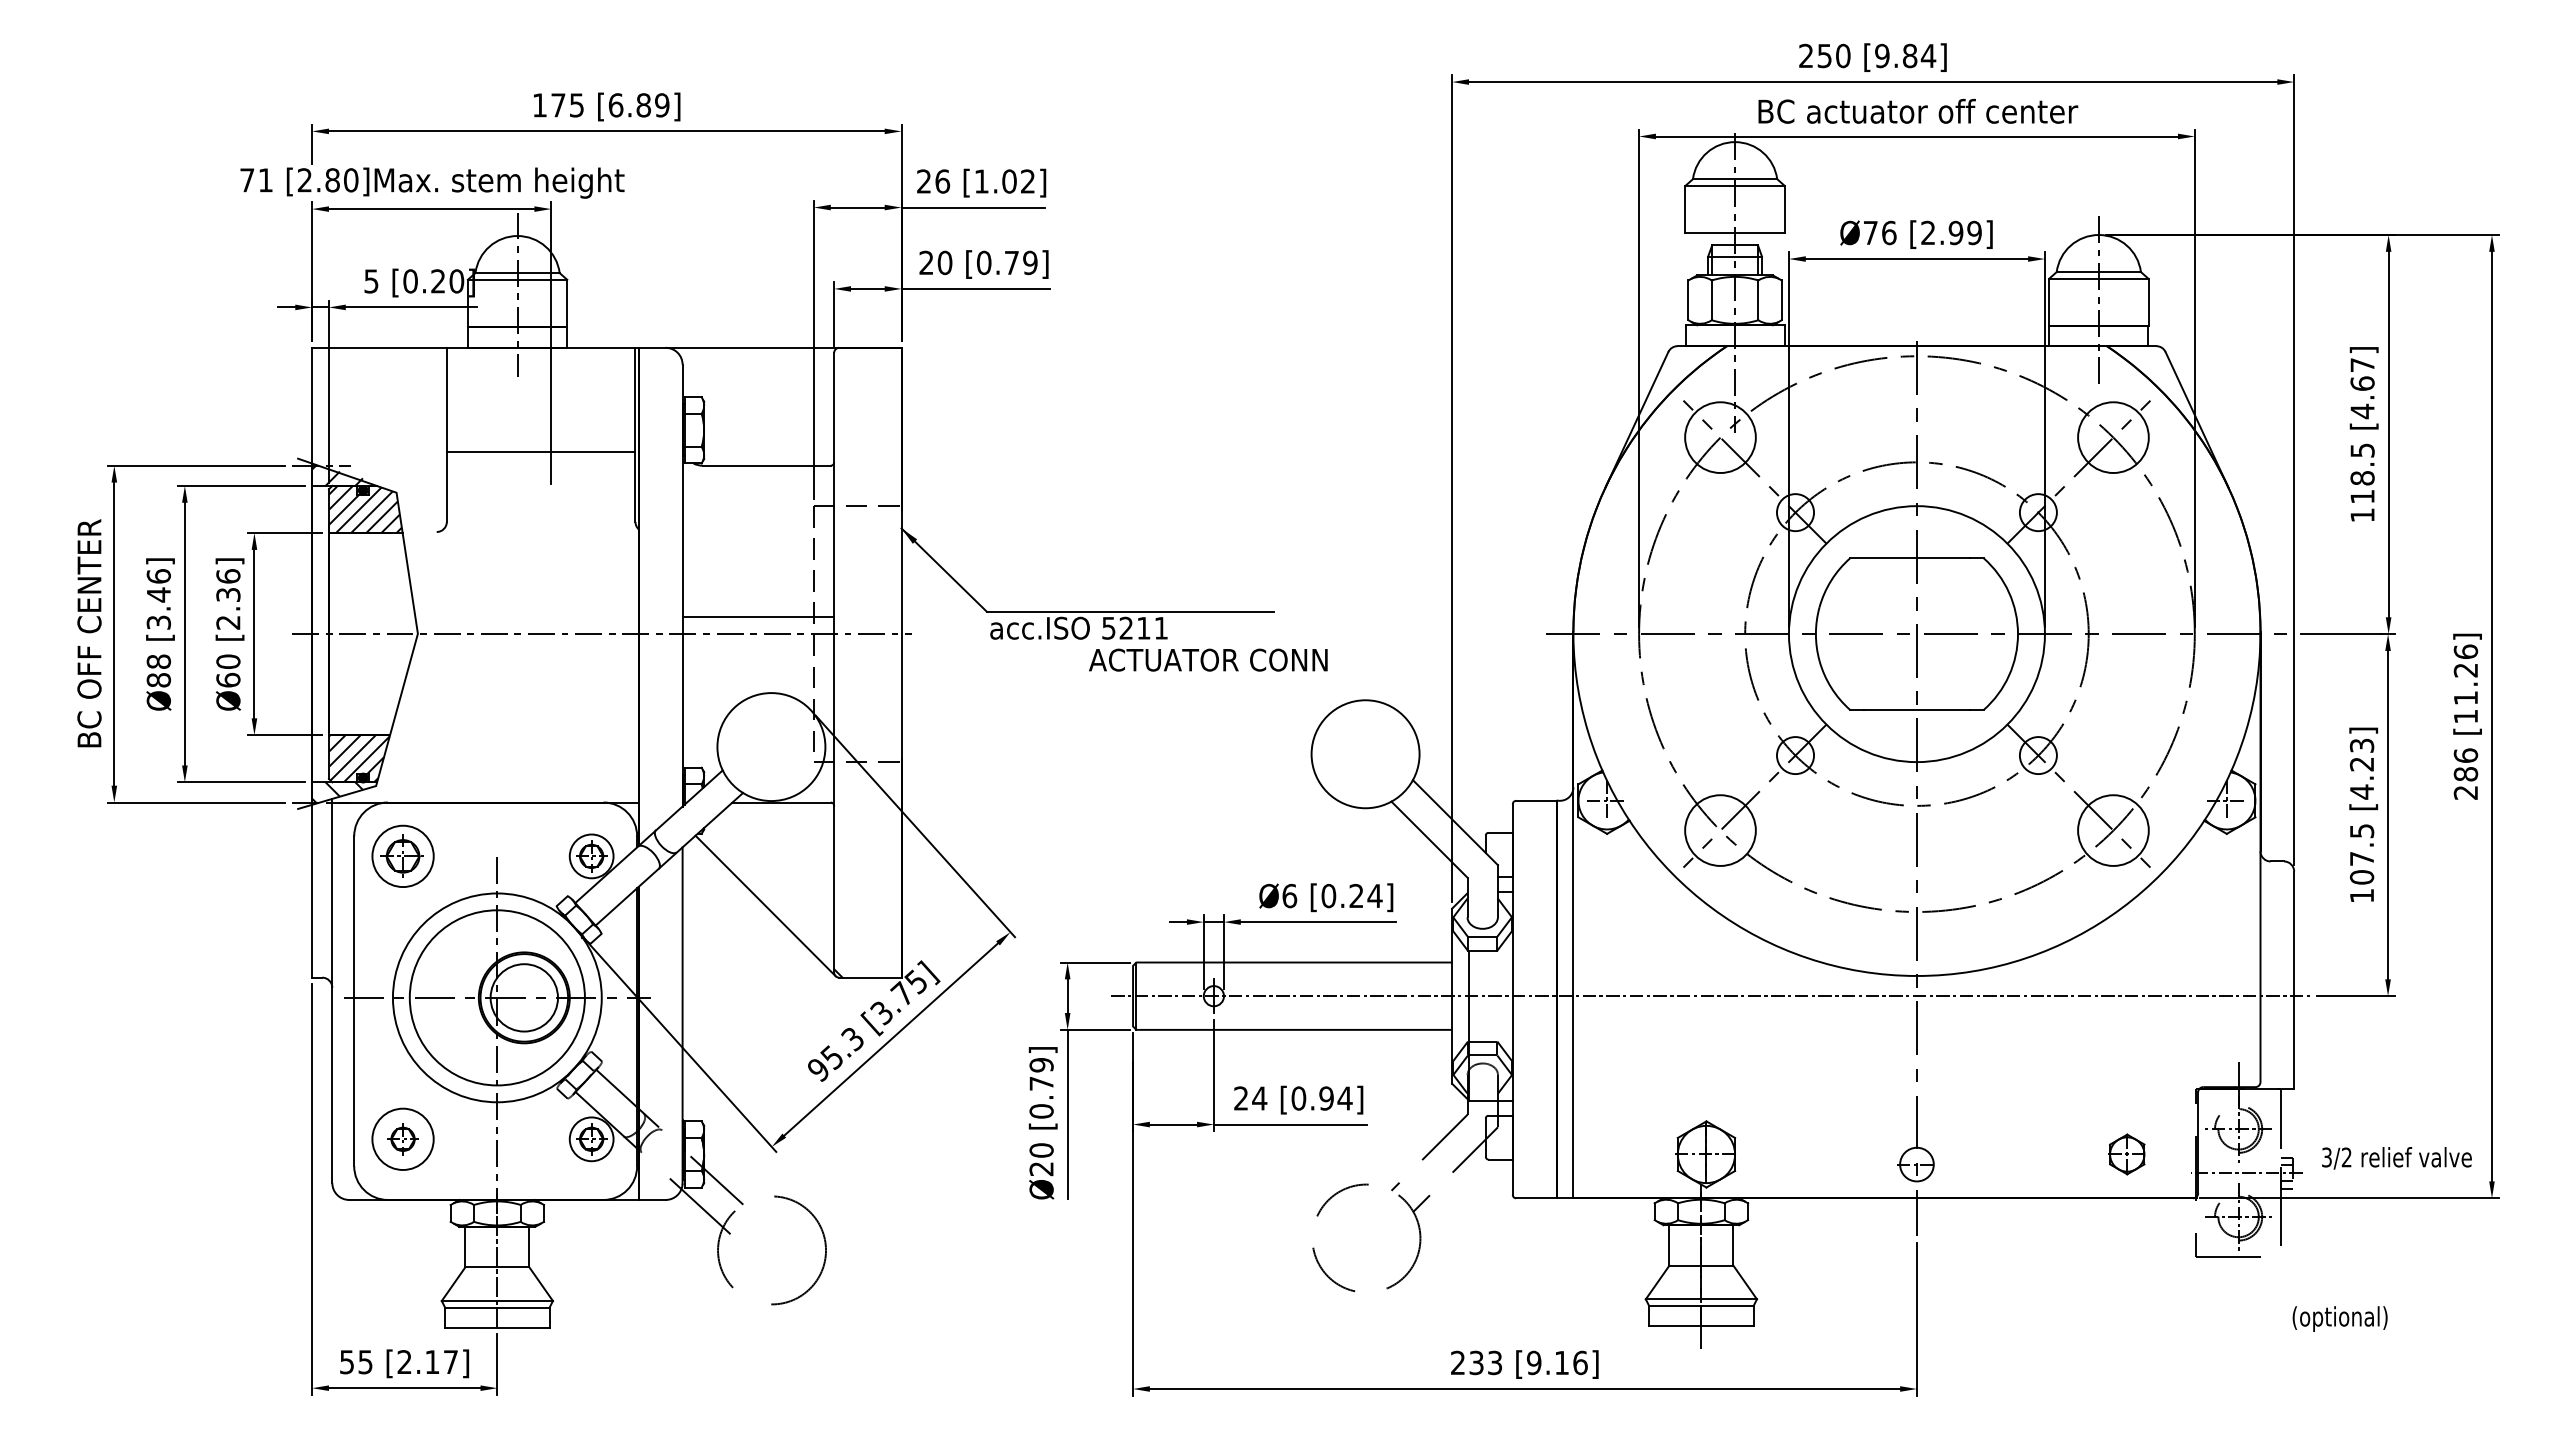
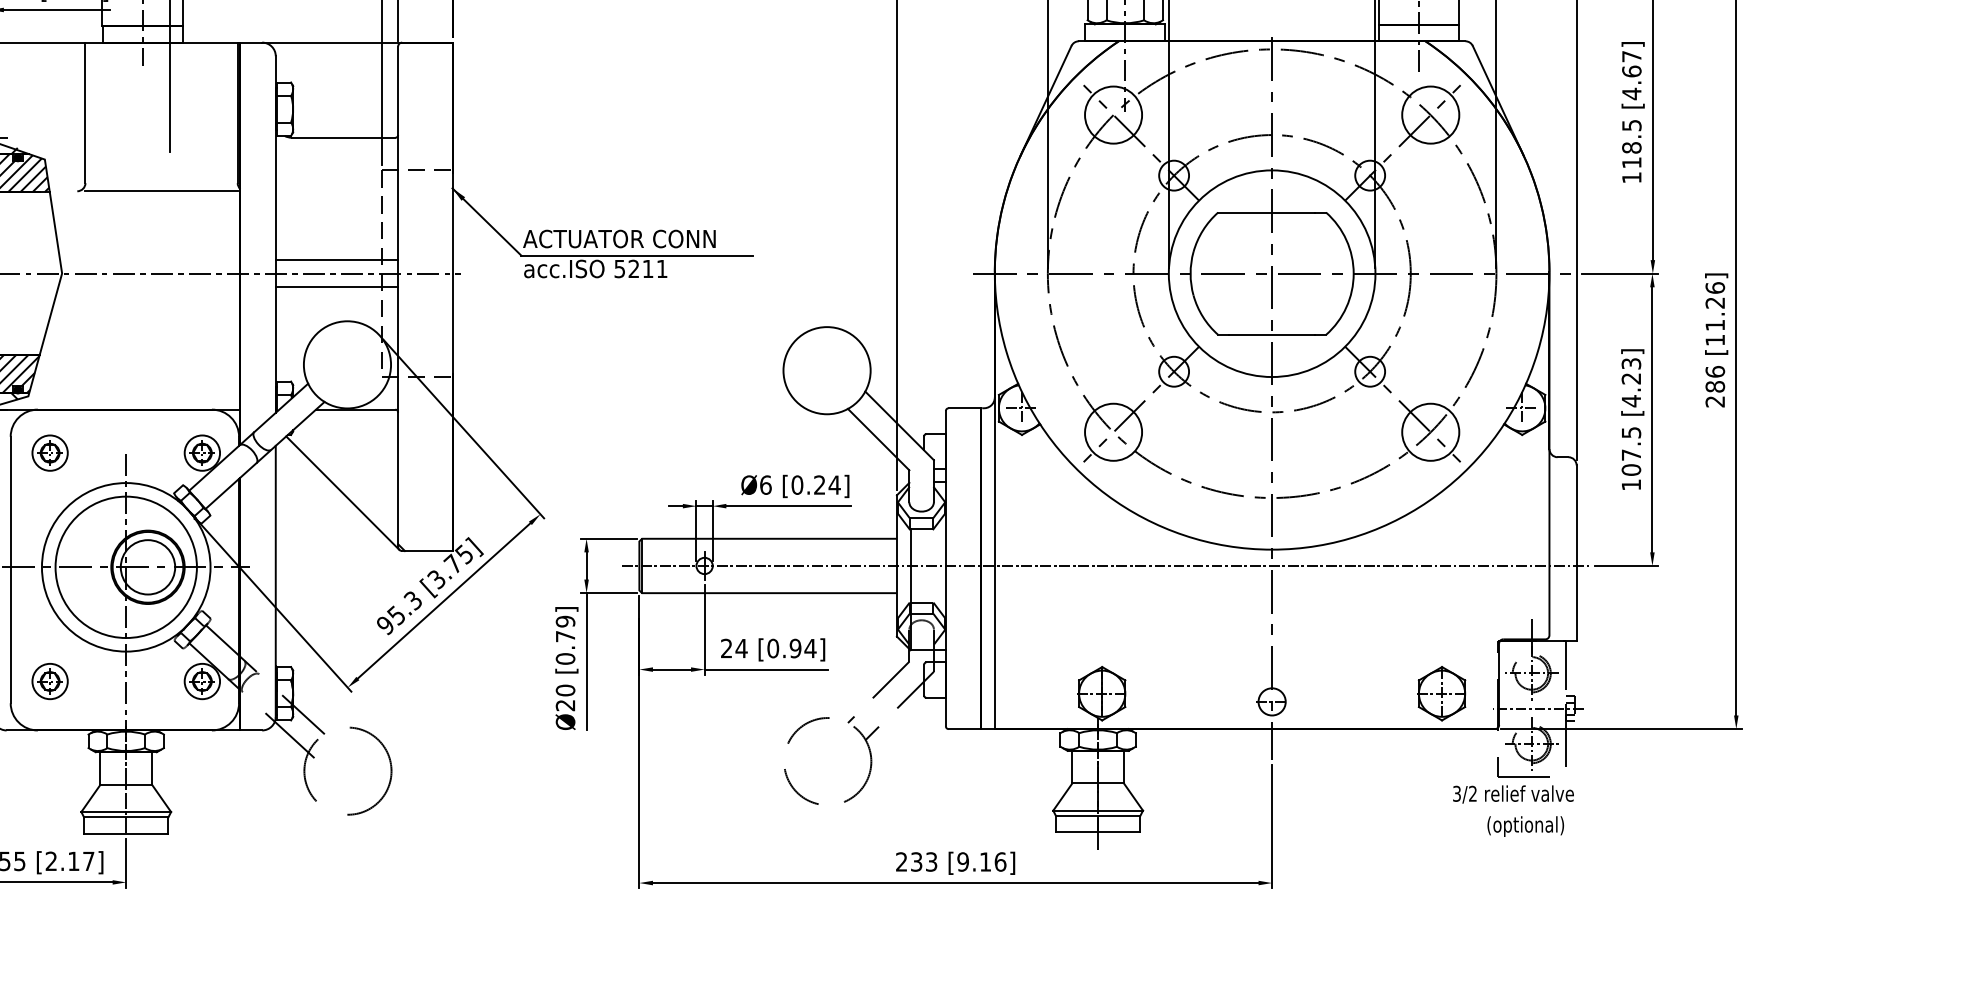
line: (540, 452) -> (161, 191), moved
line: (758, 650) -> (337, 286), added
text: (1208, 659) -> (619, 238), moved
part: (402, 856) -> (49, 453), size x0.71
circle: (402, 1139) -> (49, 681), size x0.71
part: (2126, 1154) -> (1441, 693), size x1.67
text: (2396, 1158) -> (1513, 794), moved
text: (2339, 1318) -> (1525, 826), moved

